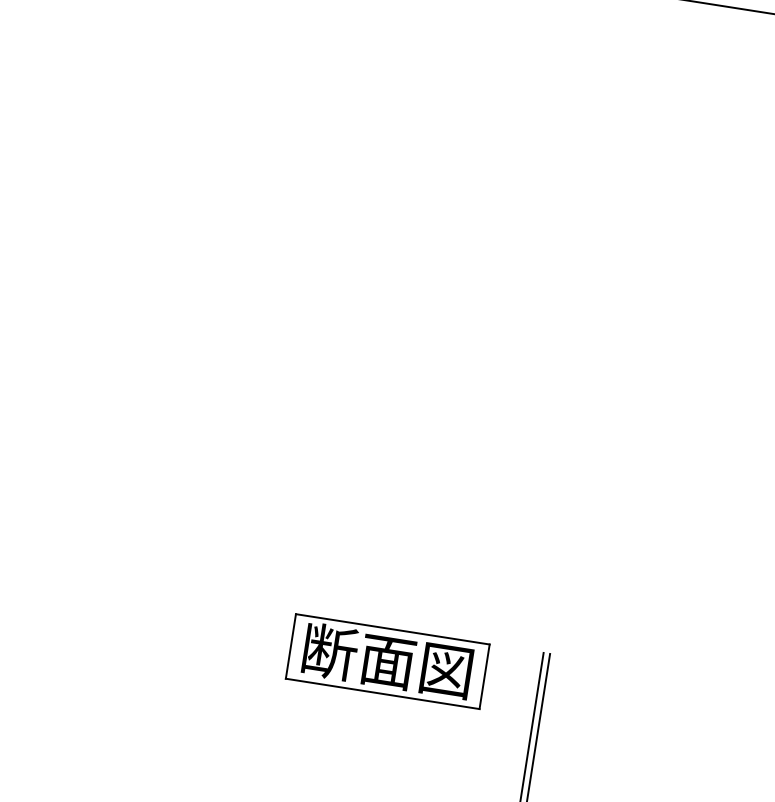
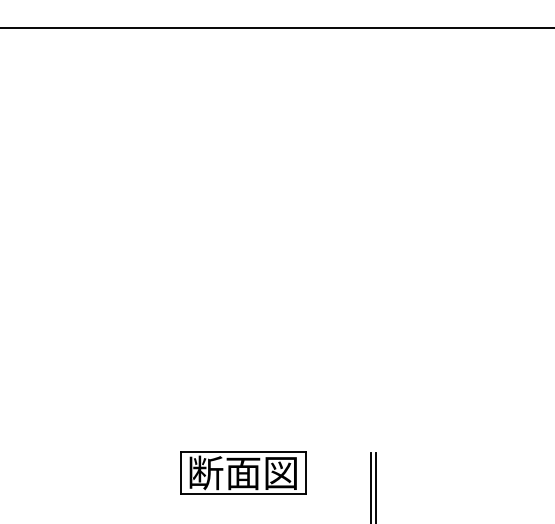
part: (388, 660) -> (243, 472), moved

